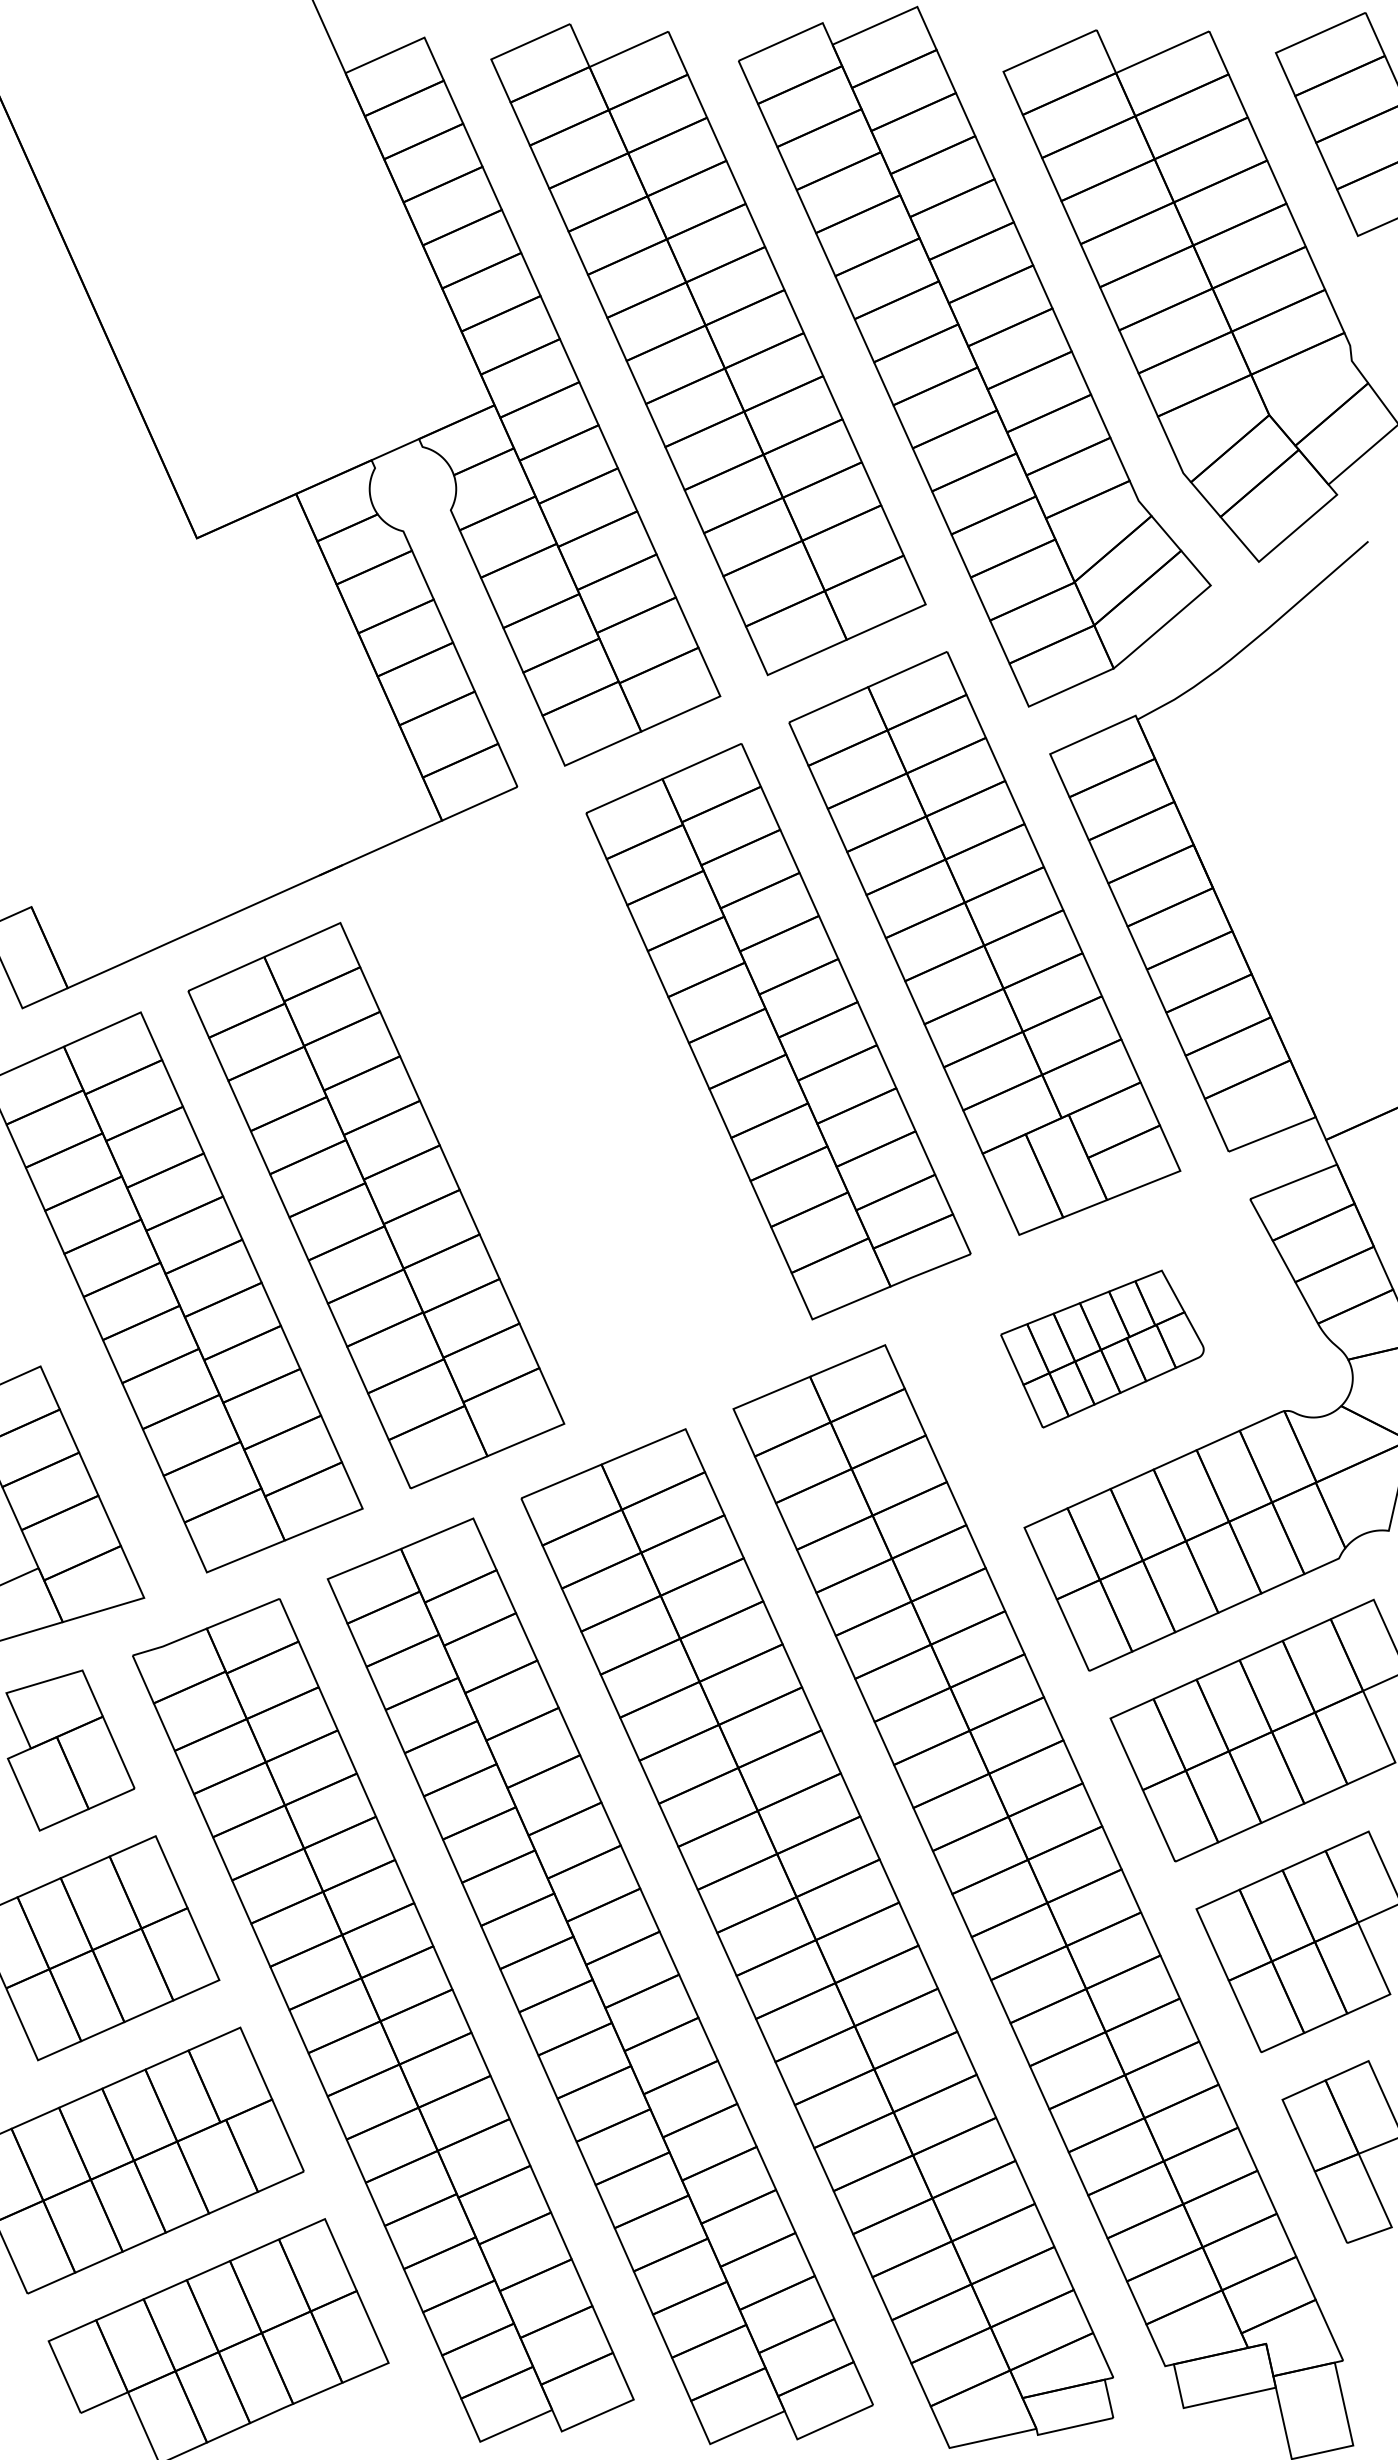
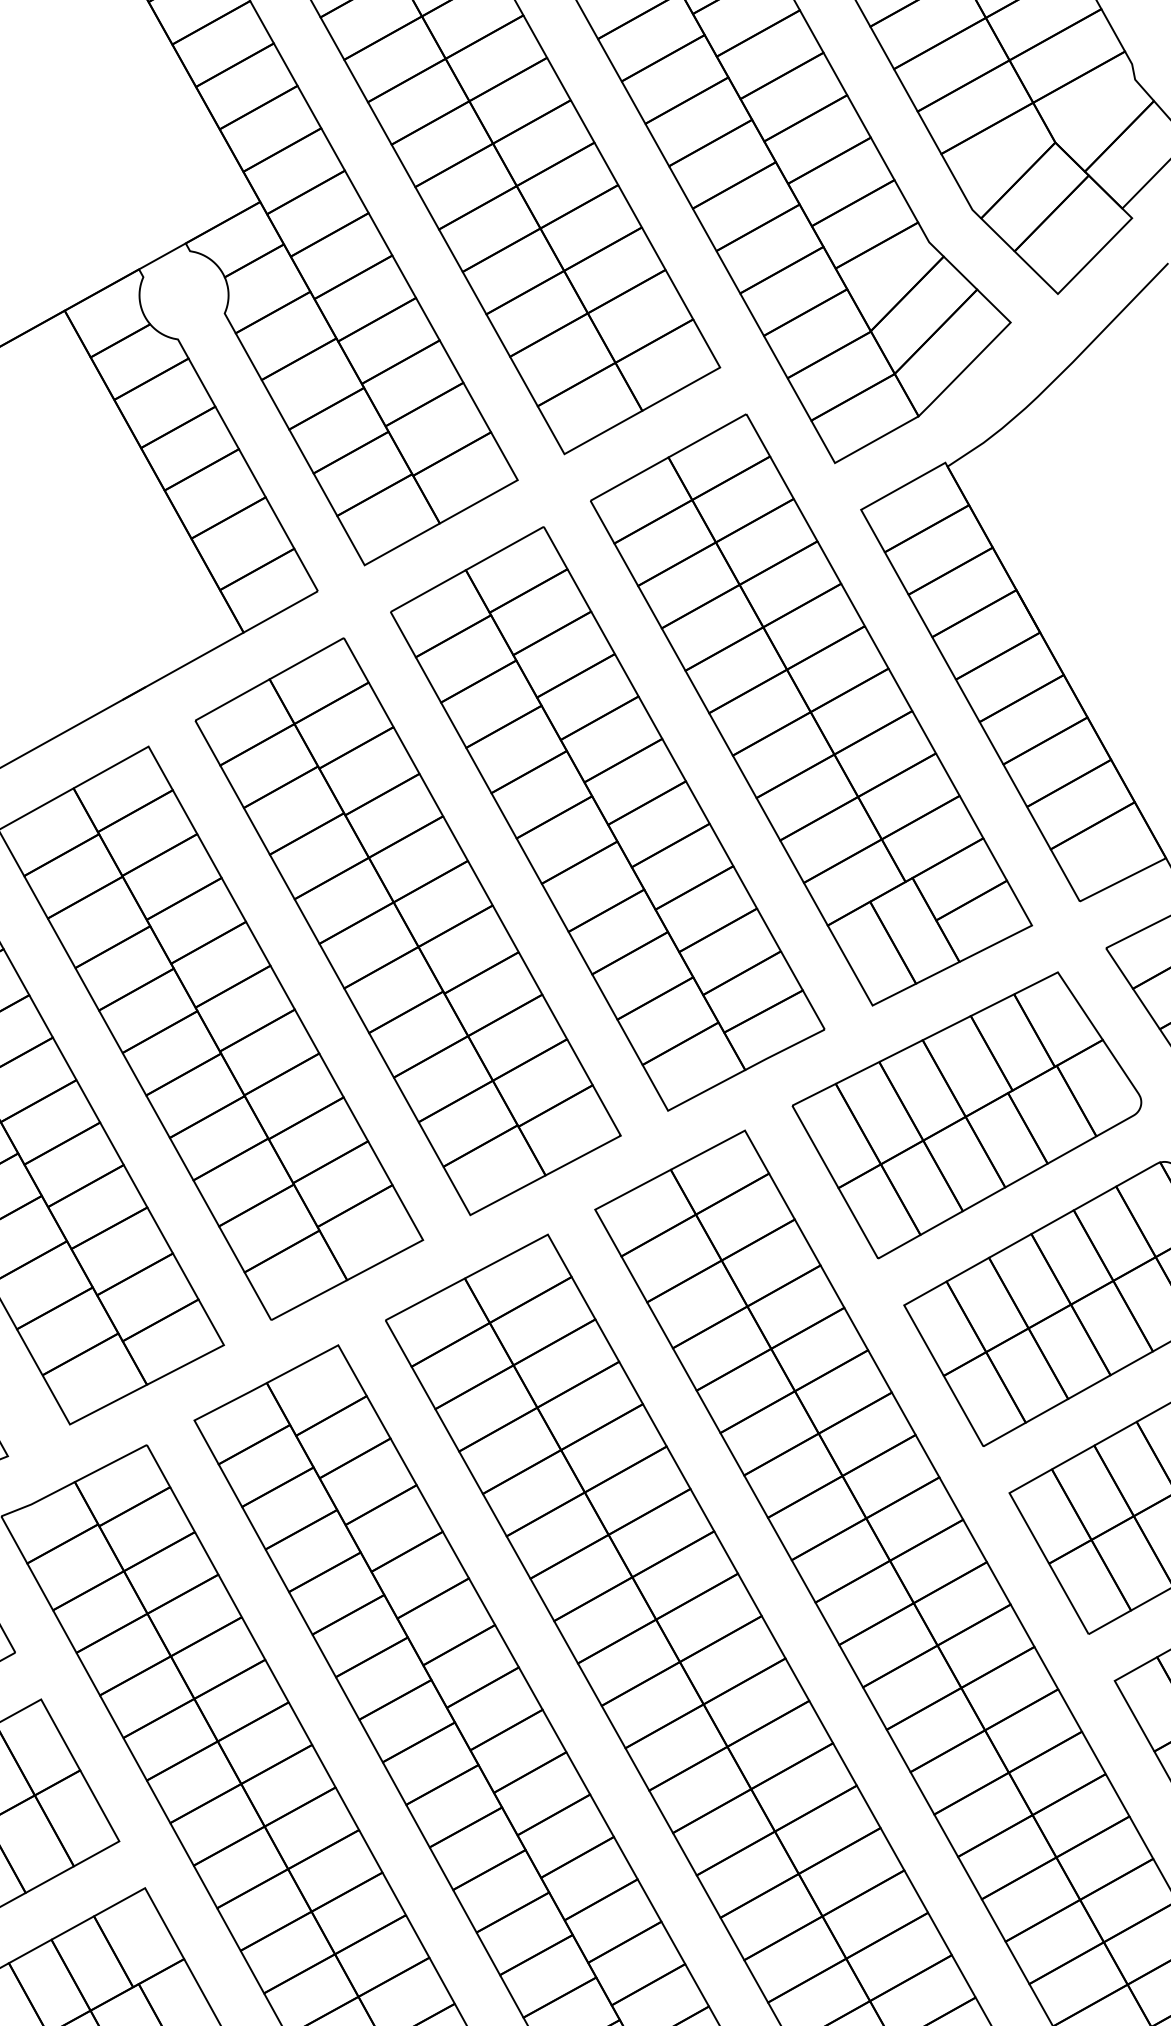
part: (576, 1118) -> (408, 925), added
part: (1102, 1348) -> (968, 1114), size x1.67

